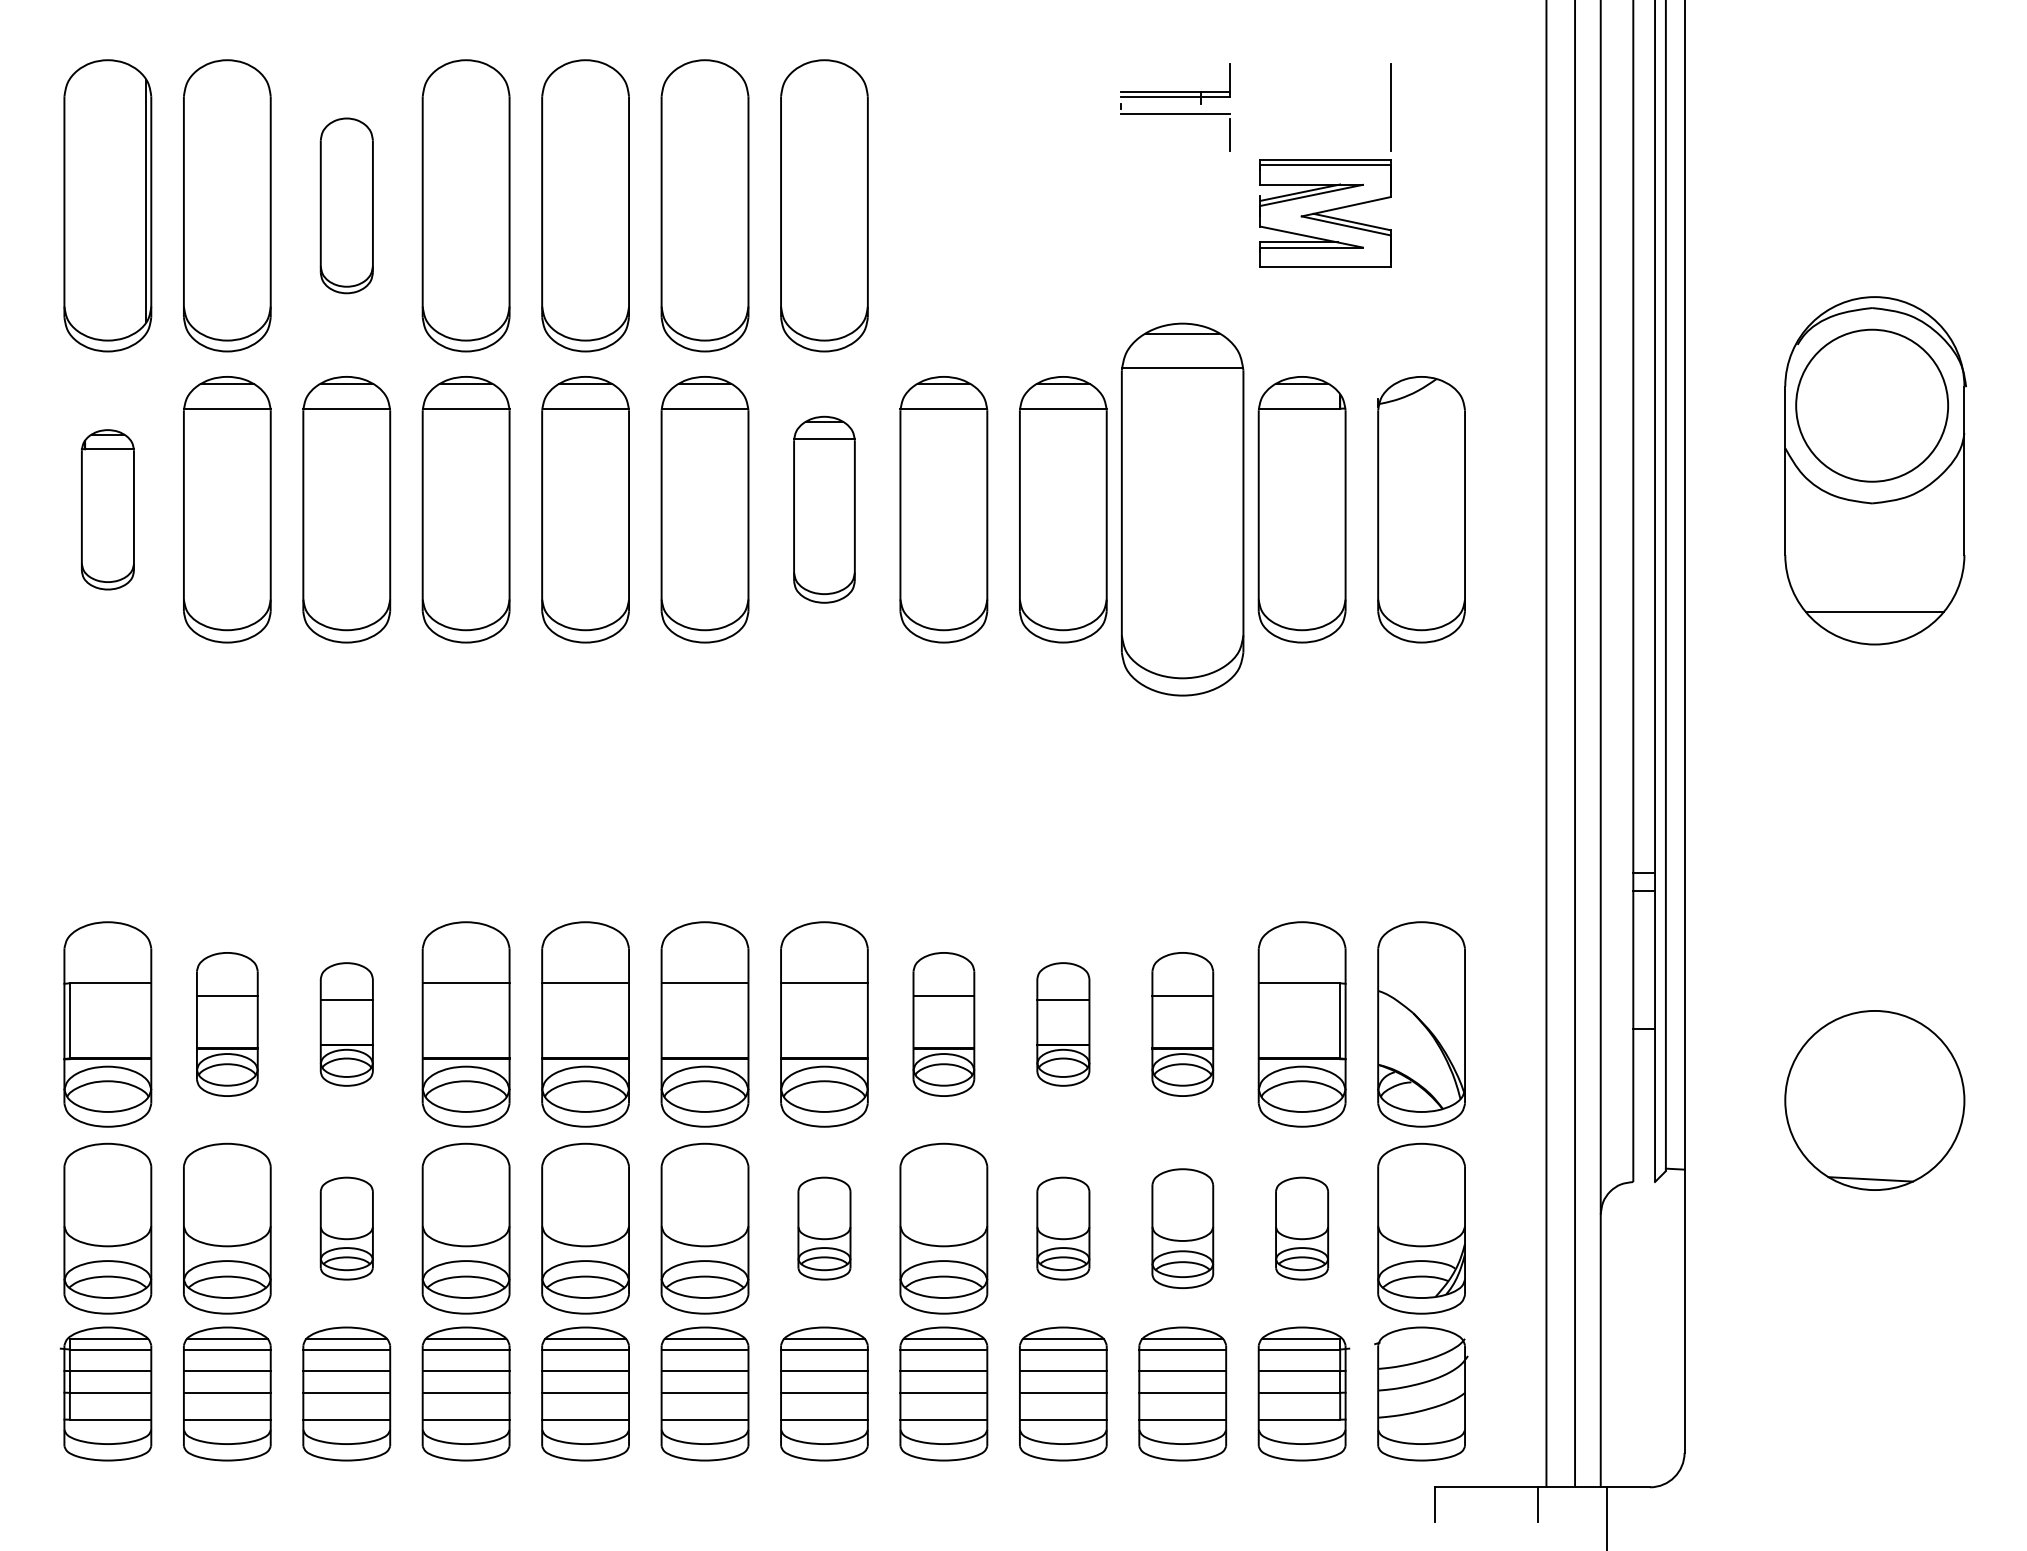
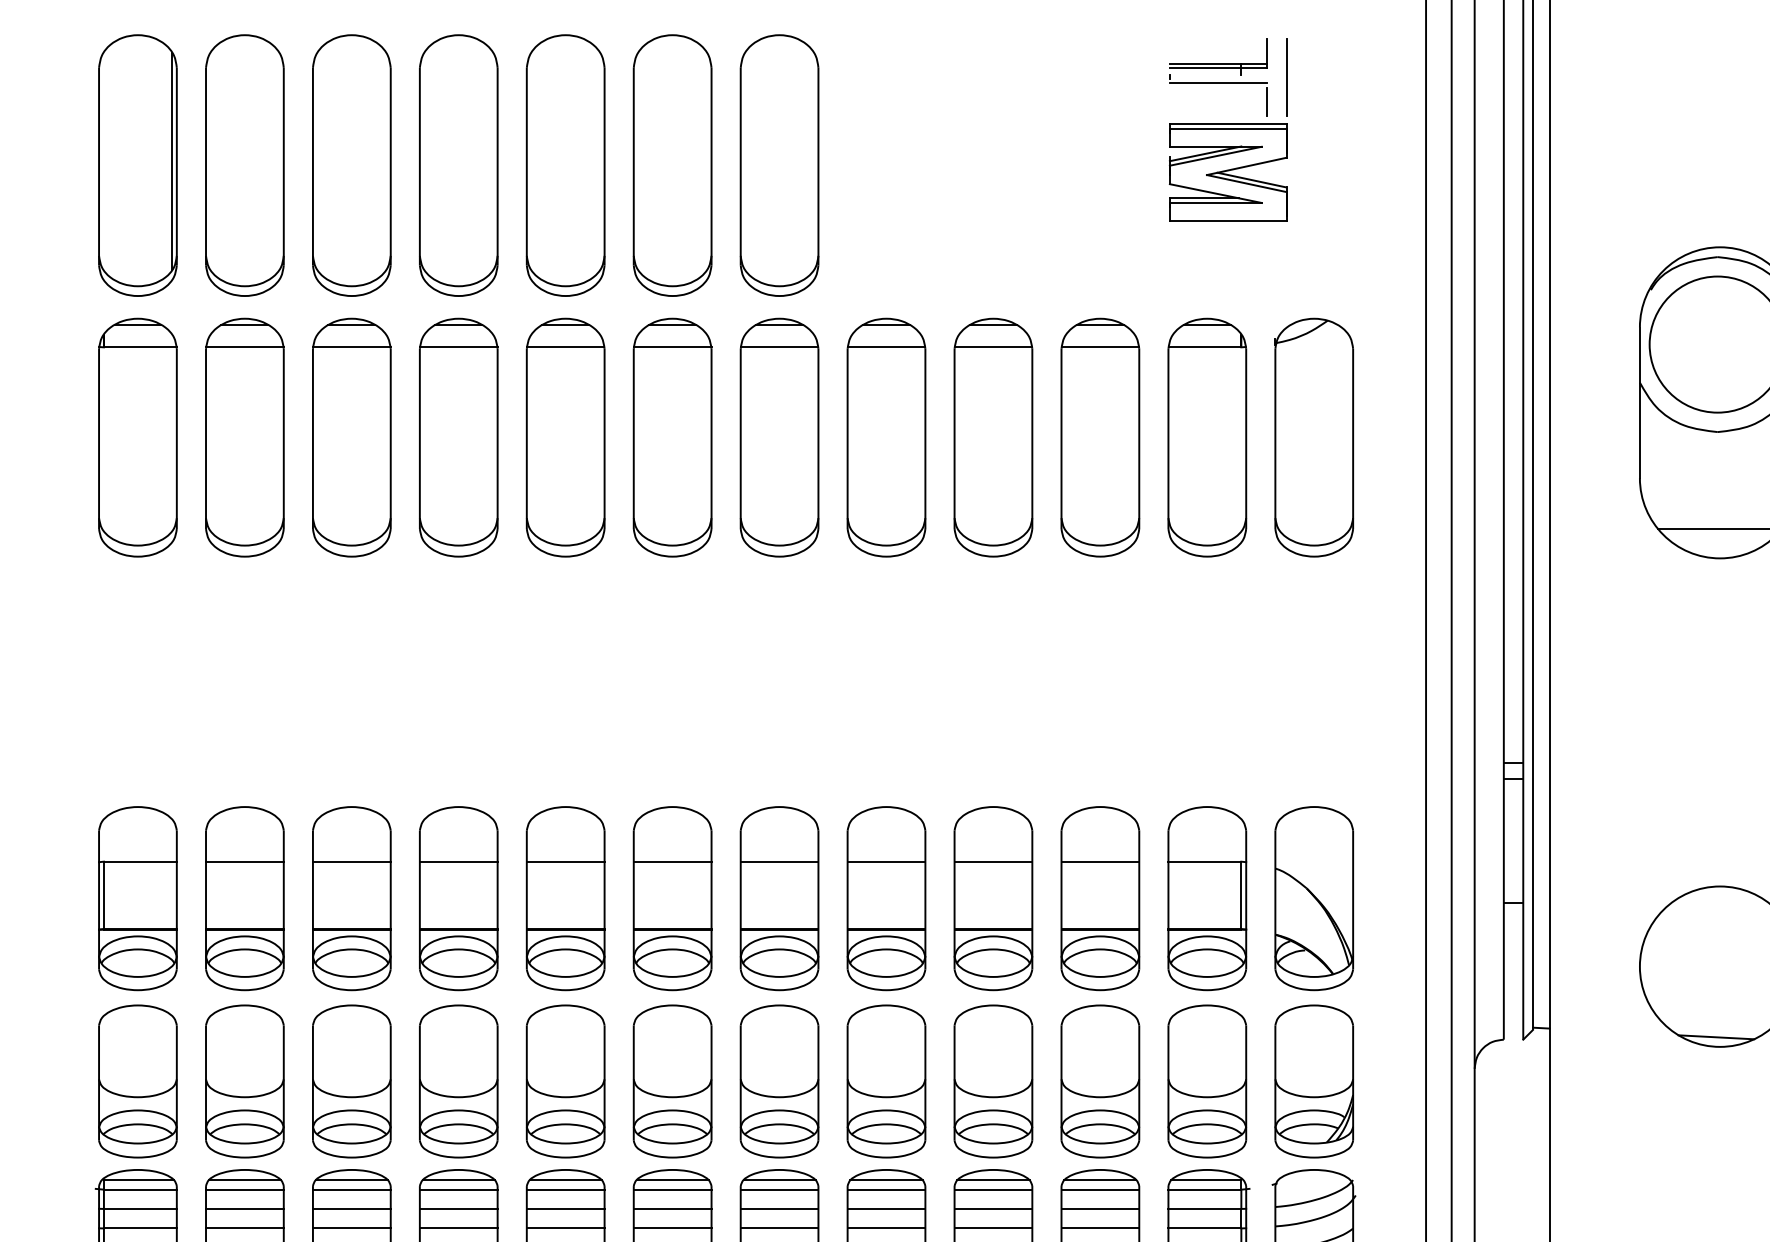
part: (1175, 107) -> (1218, 77), moved
part: (346, 205) -> (351, 165), size x1.67
part: (107, 509) -> (137, 437), size x1.67
part: (824, 509) -> (779, 437), size x1.43
part: (1182, 509) -> (1100, 437), size x0.71
part: (227, 1024) -> (245, 898), size x1.43
part: (346, 1024) -> (351, 898), size x1.67
part: (943, 1024) -> (886, 898), size x1.43
part: (1063, 1024) -> (993, 898), size x1.67
part: (1182, 1024) -> (1100, 898), size x1.43
part: (346, 1228) -> (351, 1081), size x1.67
part: (824, 1228) -> (779, 1081), size x1.67
part: (1063, 1228) -> (993, 1081), size x1.67
part: (1182, 1228) -> (1100, 1081), size x1.43
part: (1301, 1228) -> (1206, 1081), size x1.67

